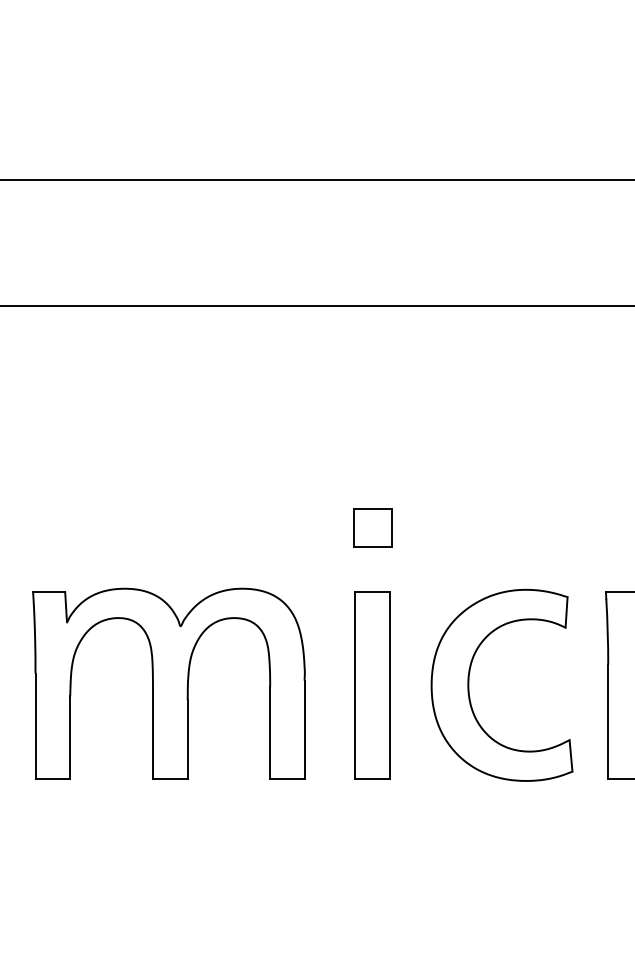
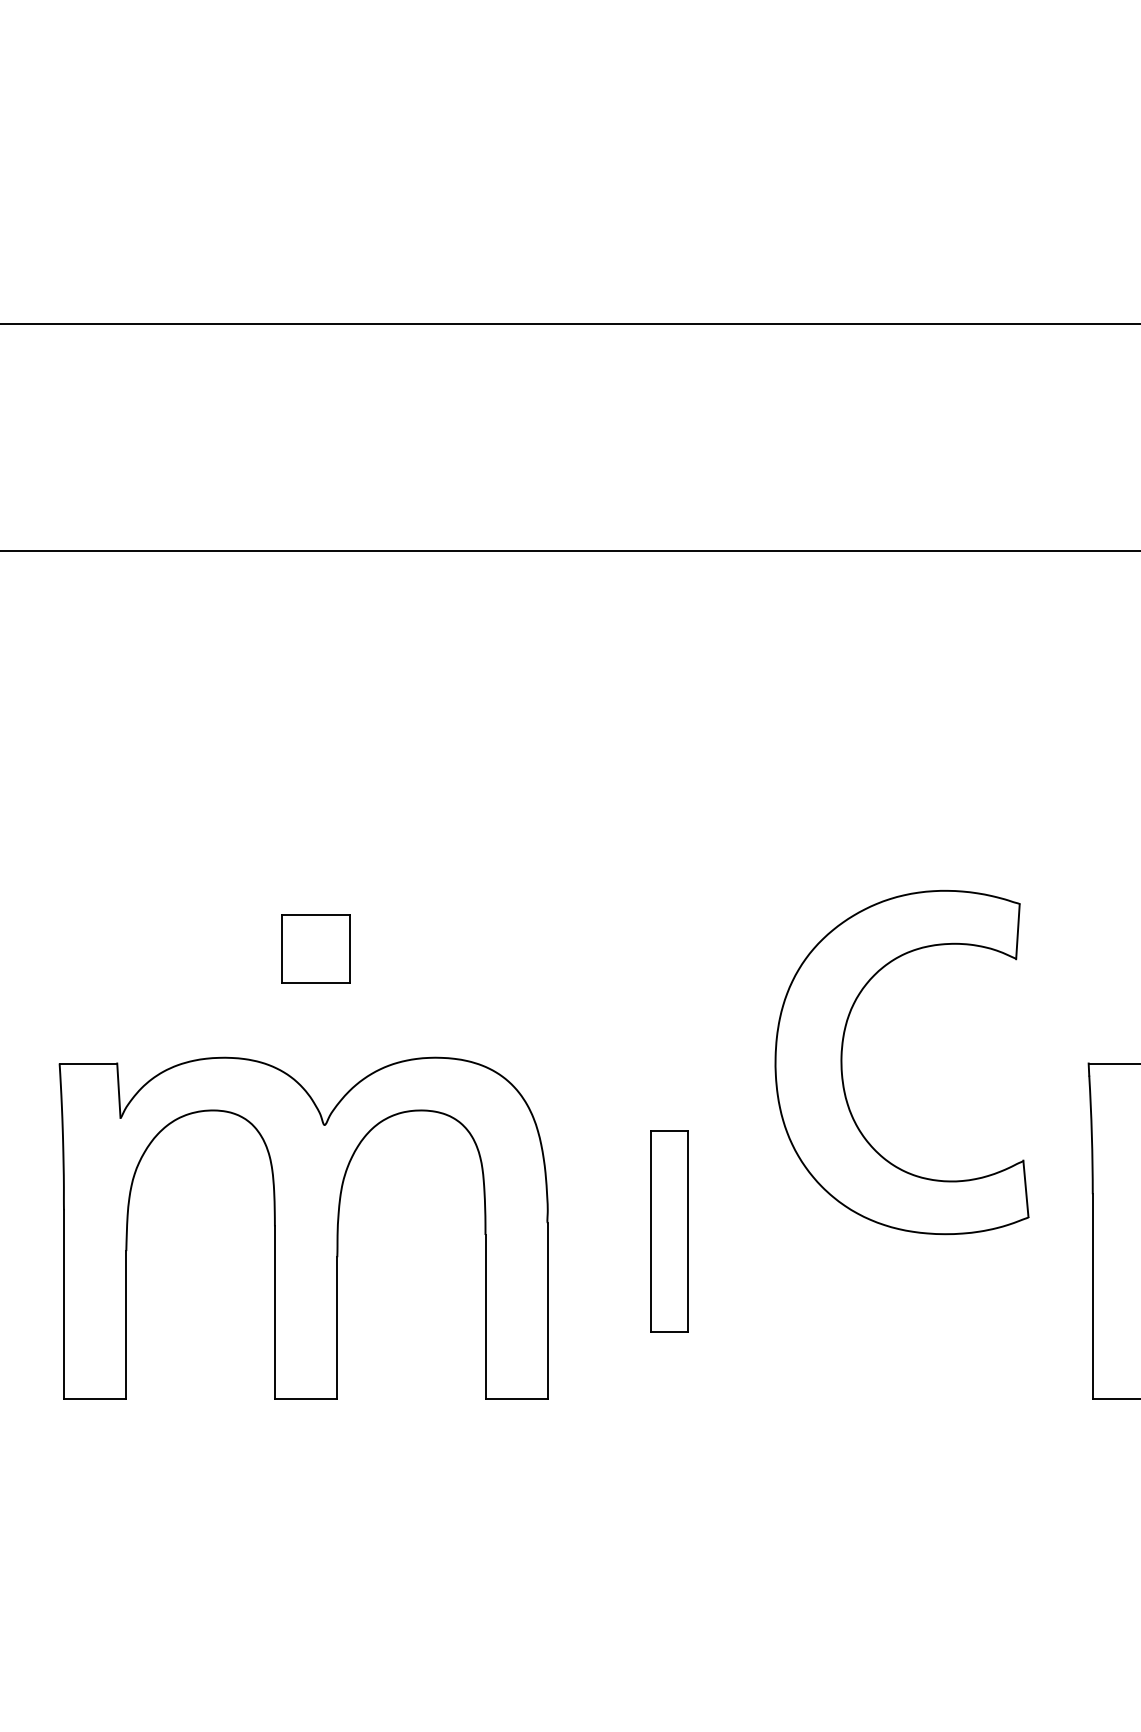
part: (372, 527) -> (315, 947), moved
part: (469, 684) -> (843, 1060), moved
part: (372, 685) -> (669, 1231), size x0.6

